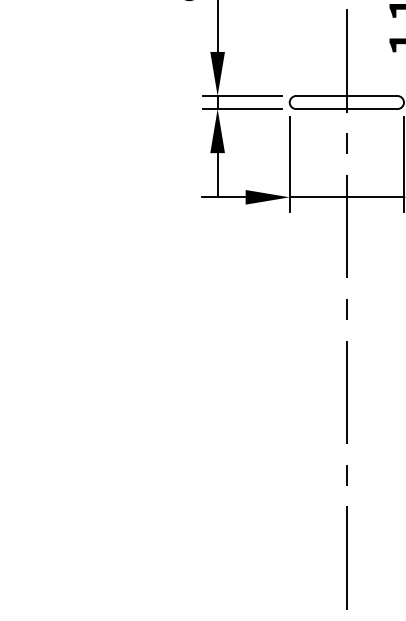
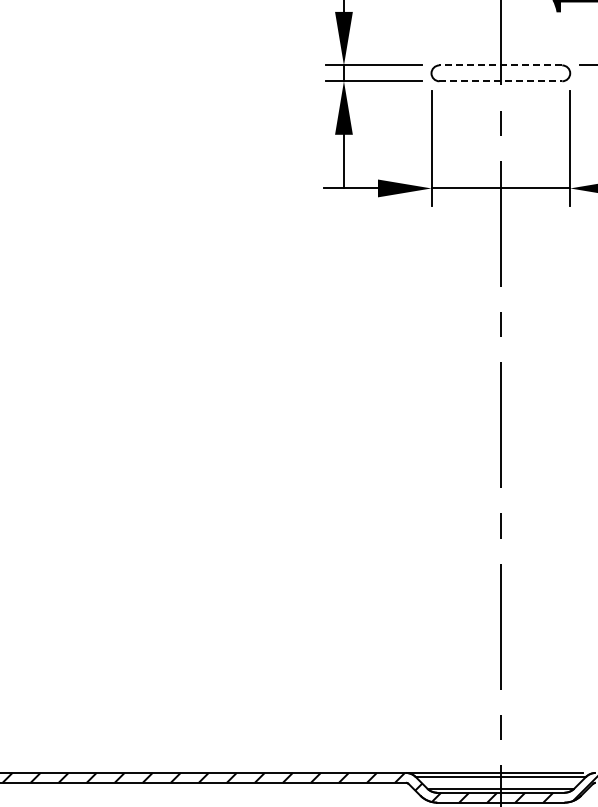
line: (346, 96) -> (500, 65), solid -> dashed
line: (347, 109) -> (501, 81), solid -> dashed

